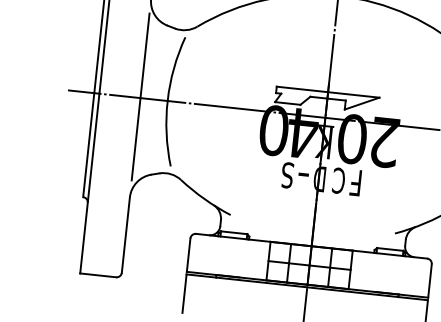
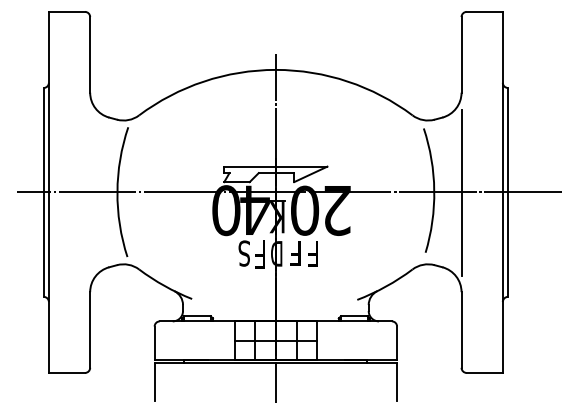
line: (140, 97) -> (90, 191), removed
text: (303, 178) -> (260, 254), - -> F
text: (338, 180) -> (295, 253), C -> F

